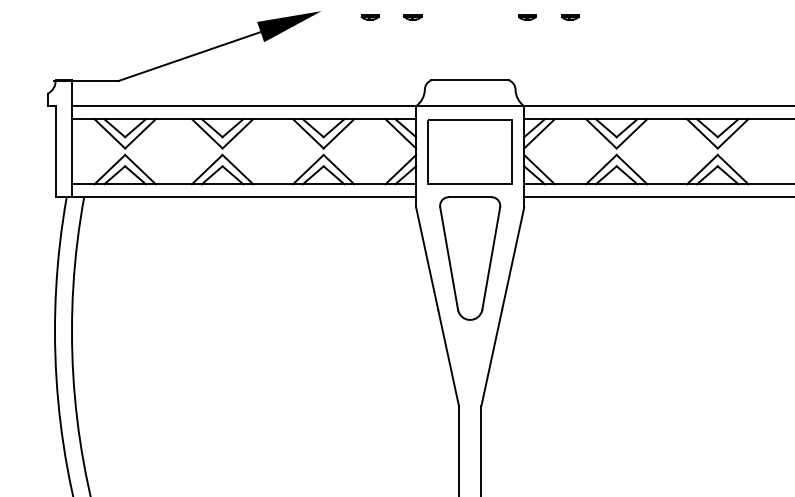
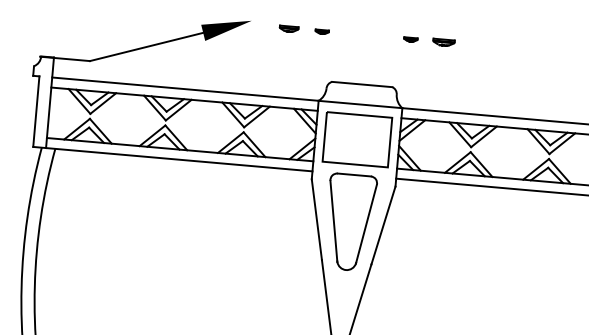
part: (369, 17) -> (288, 28), size x1.4
part: (570, 17) -> (444, 42), size x1.6

